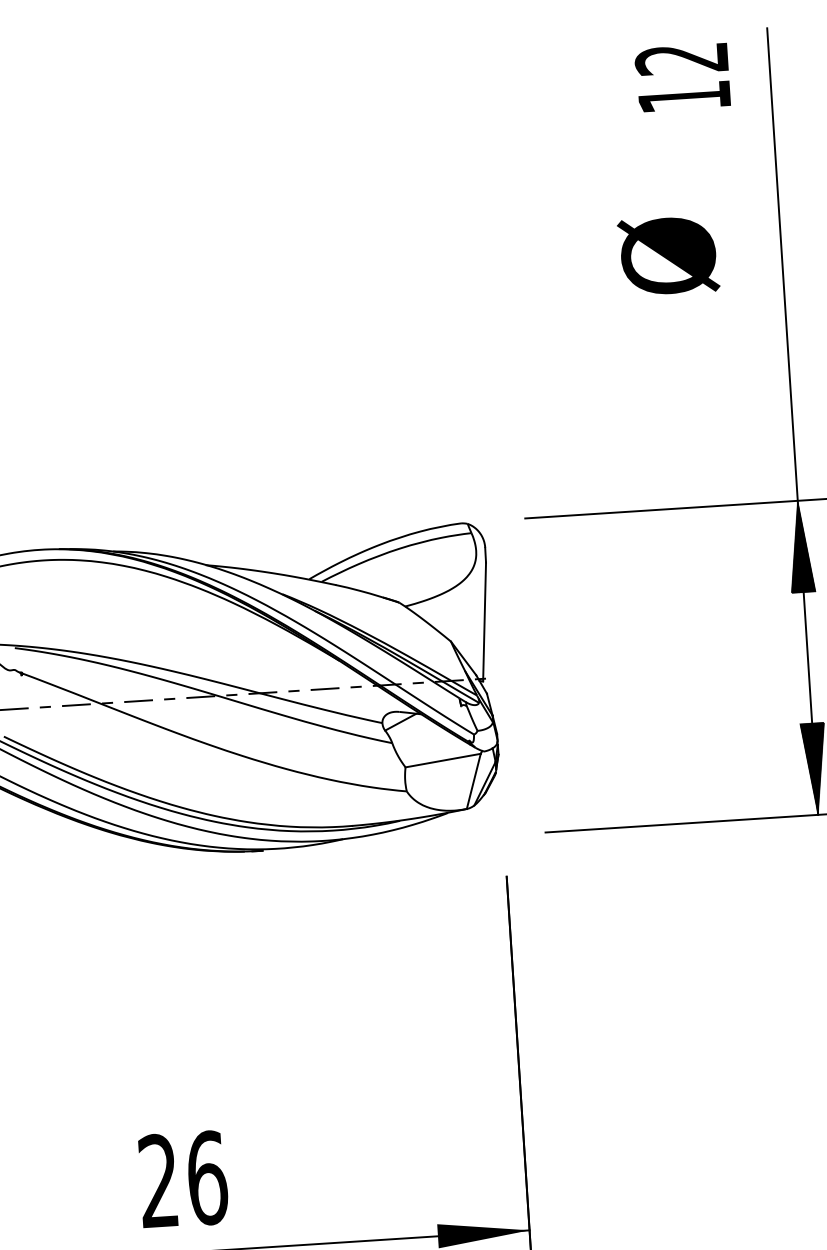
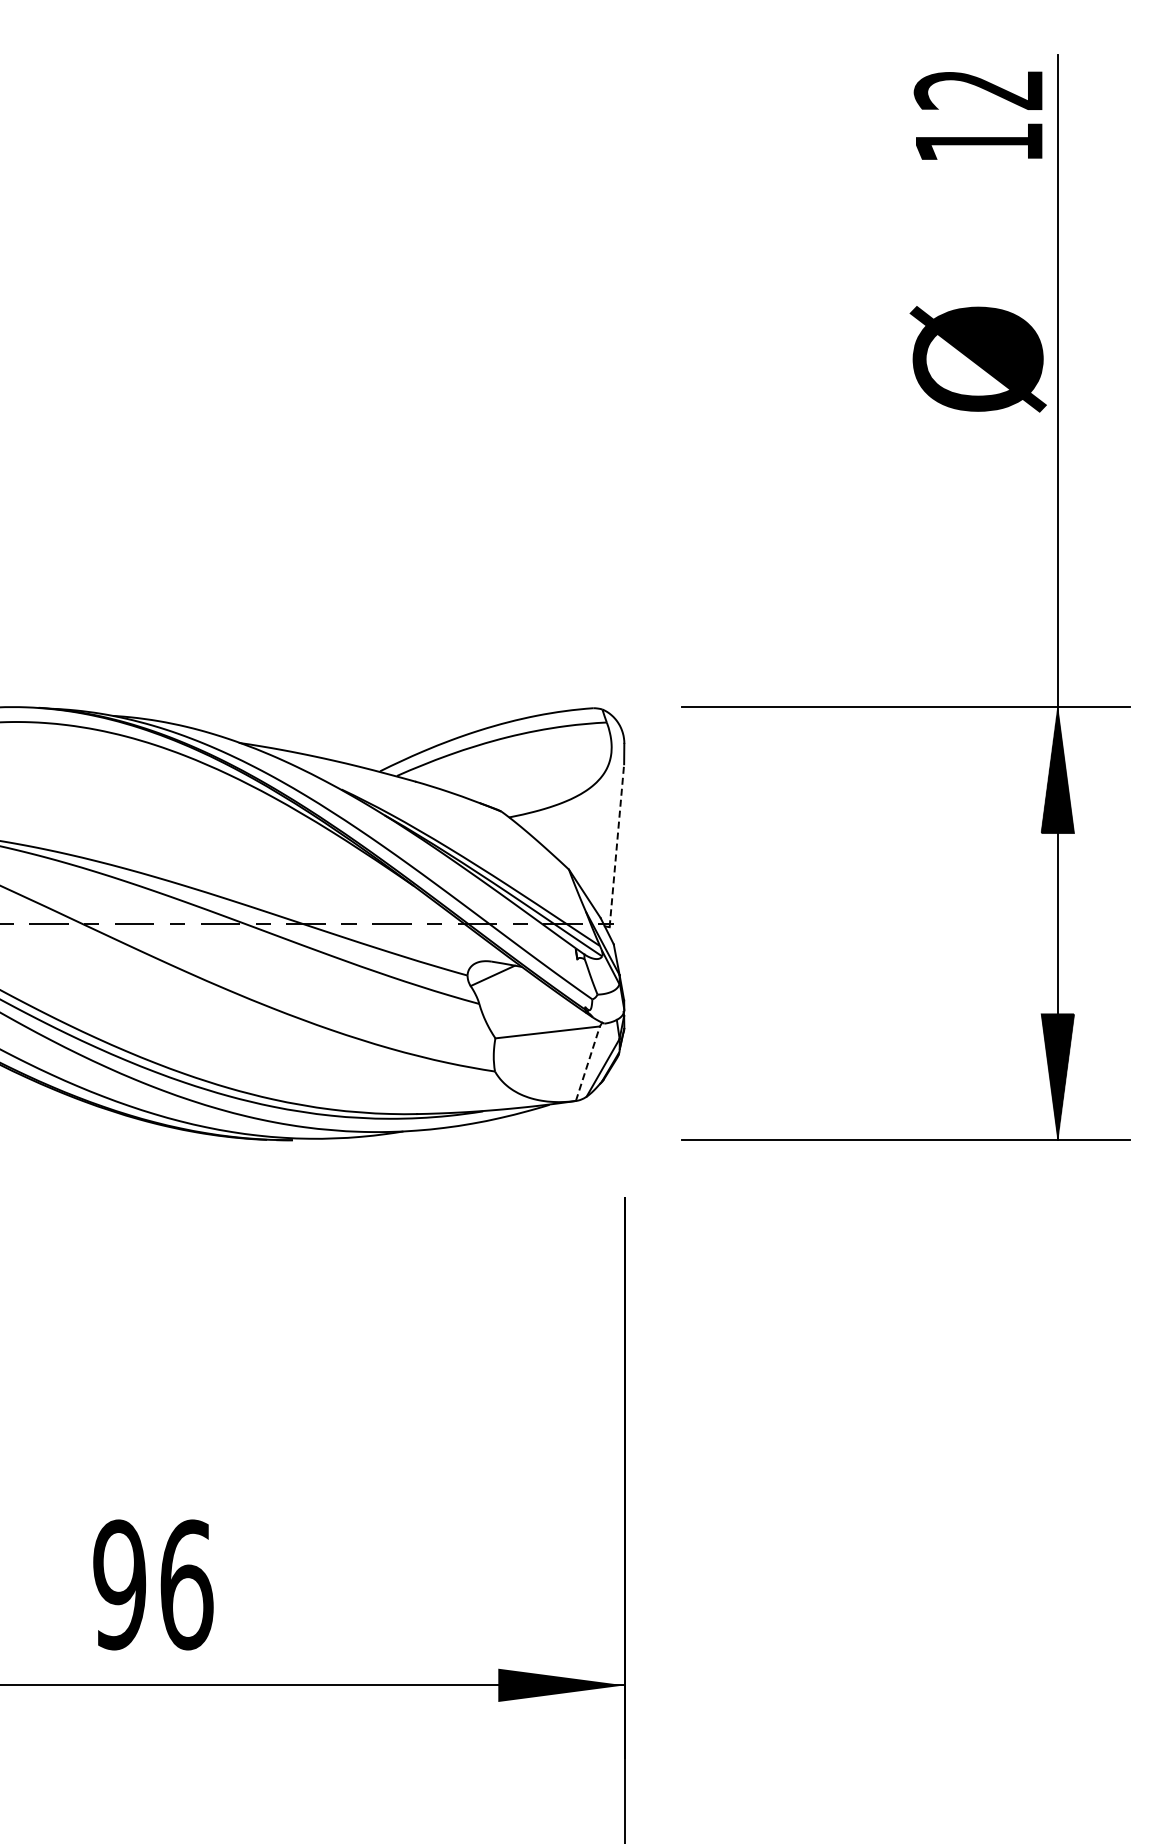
text: (682, 77) -> (977, 115), moved
text: (668, 256) -> (977, 359), moved
line: (484, 621) -> (616, 845), solid -> dashed
line: (474, 781) -> (588, 1063), solid -> dashed
text: (158, 1180) -> (119, 1584), 26 -> 96

